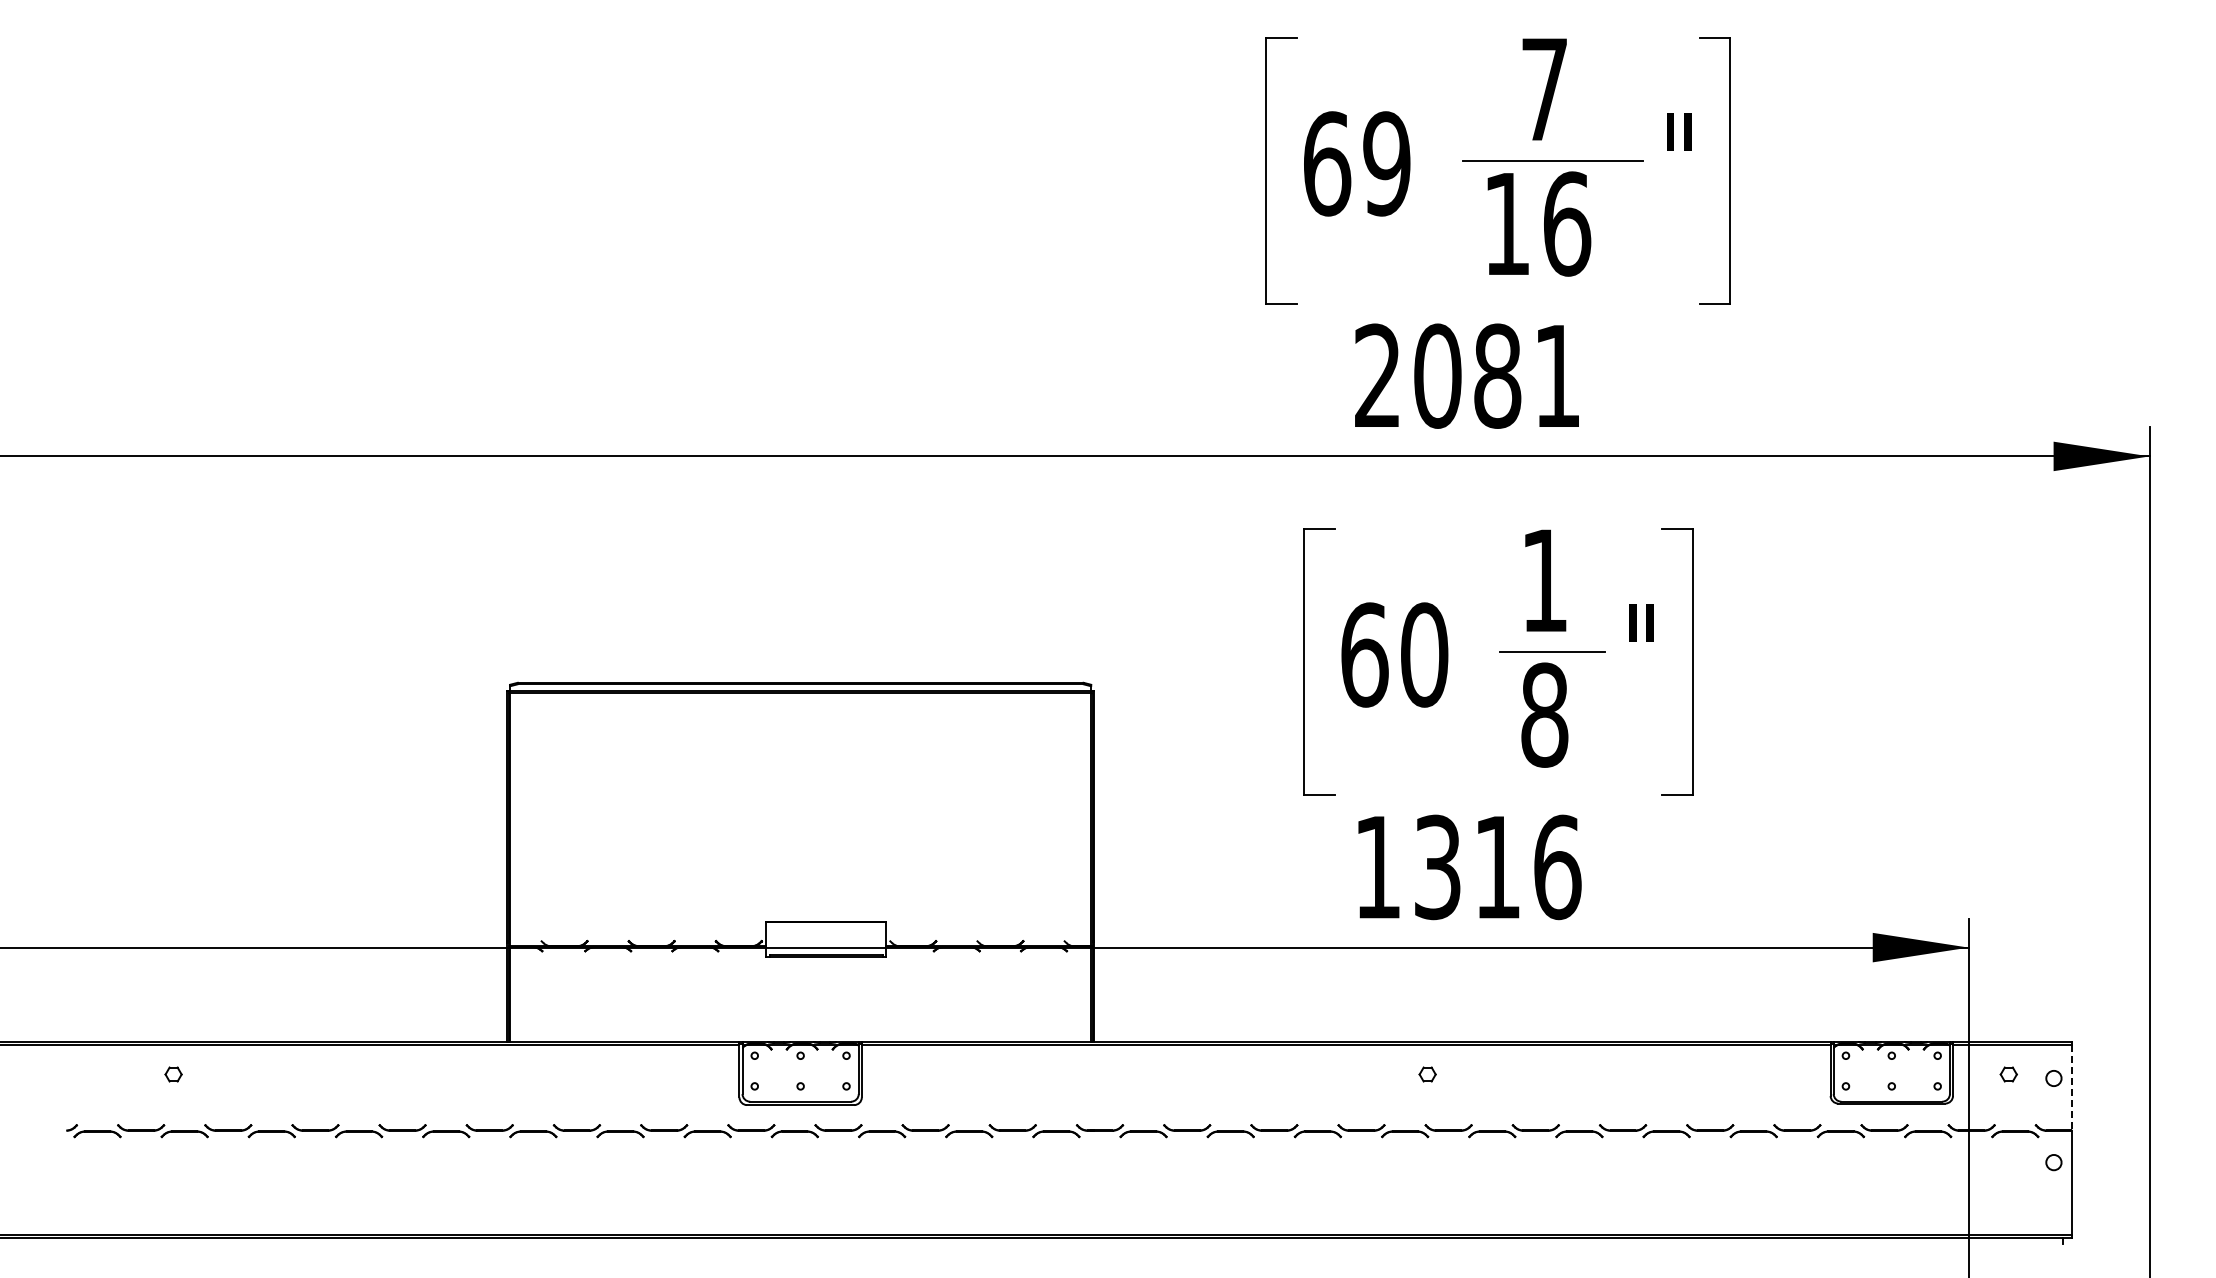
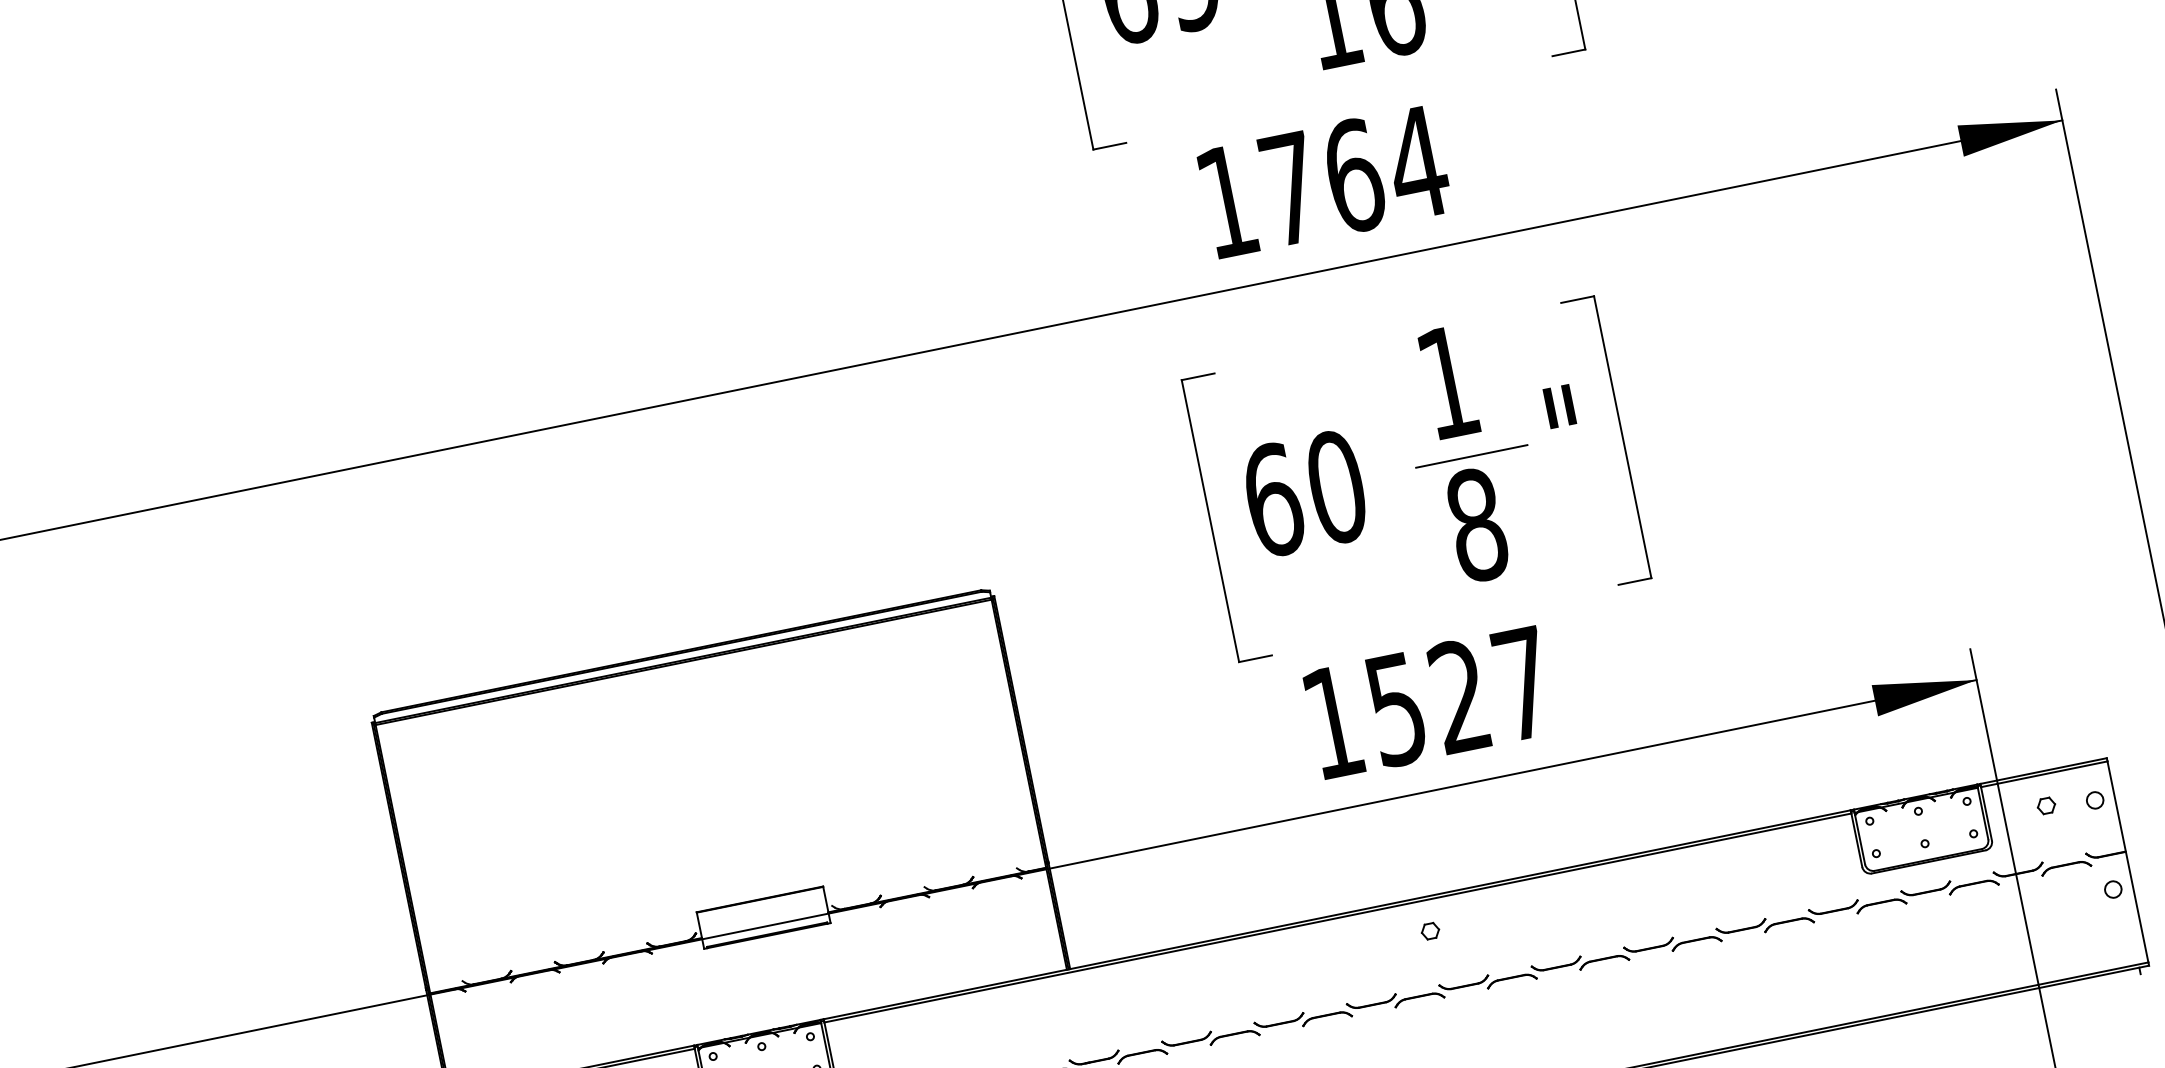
text: (1468, 375) -> (1323, 181), 2081 -> 1764
text: (1498, 867) -> (1460, 696), 1316 -> 1527
line: (2072, 1088) -> (2117, 807), dashed -> solid

